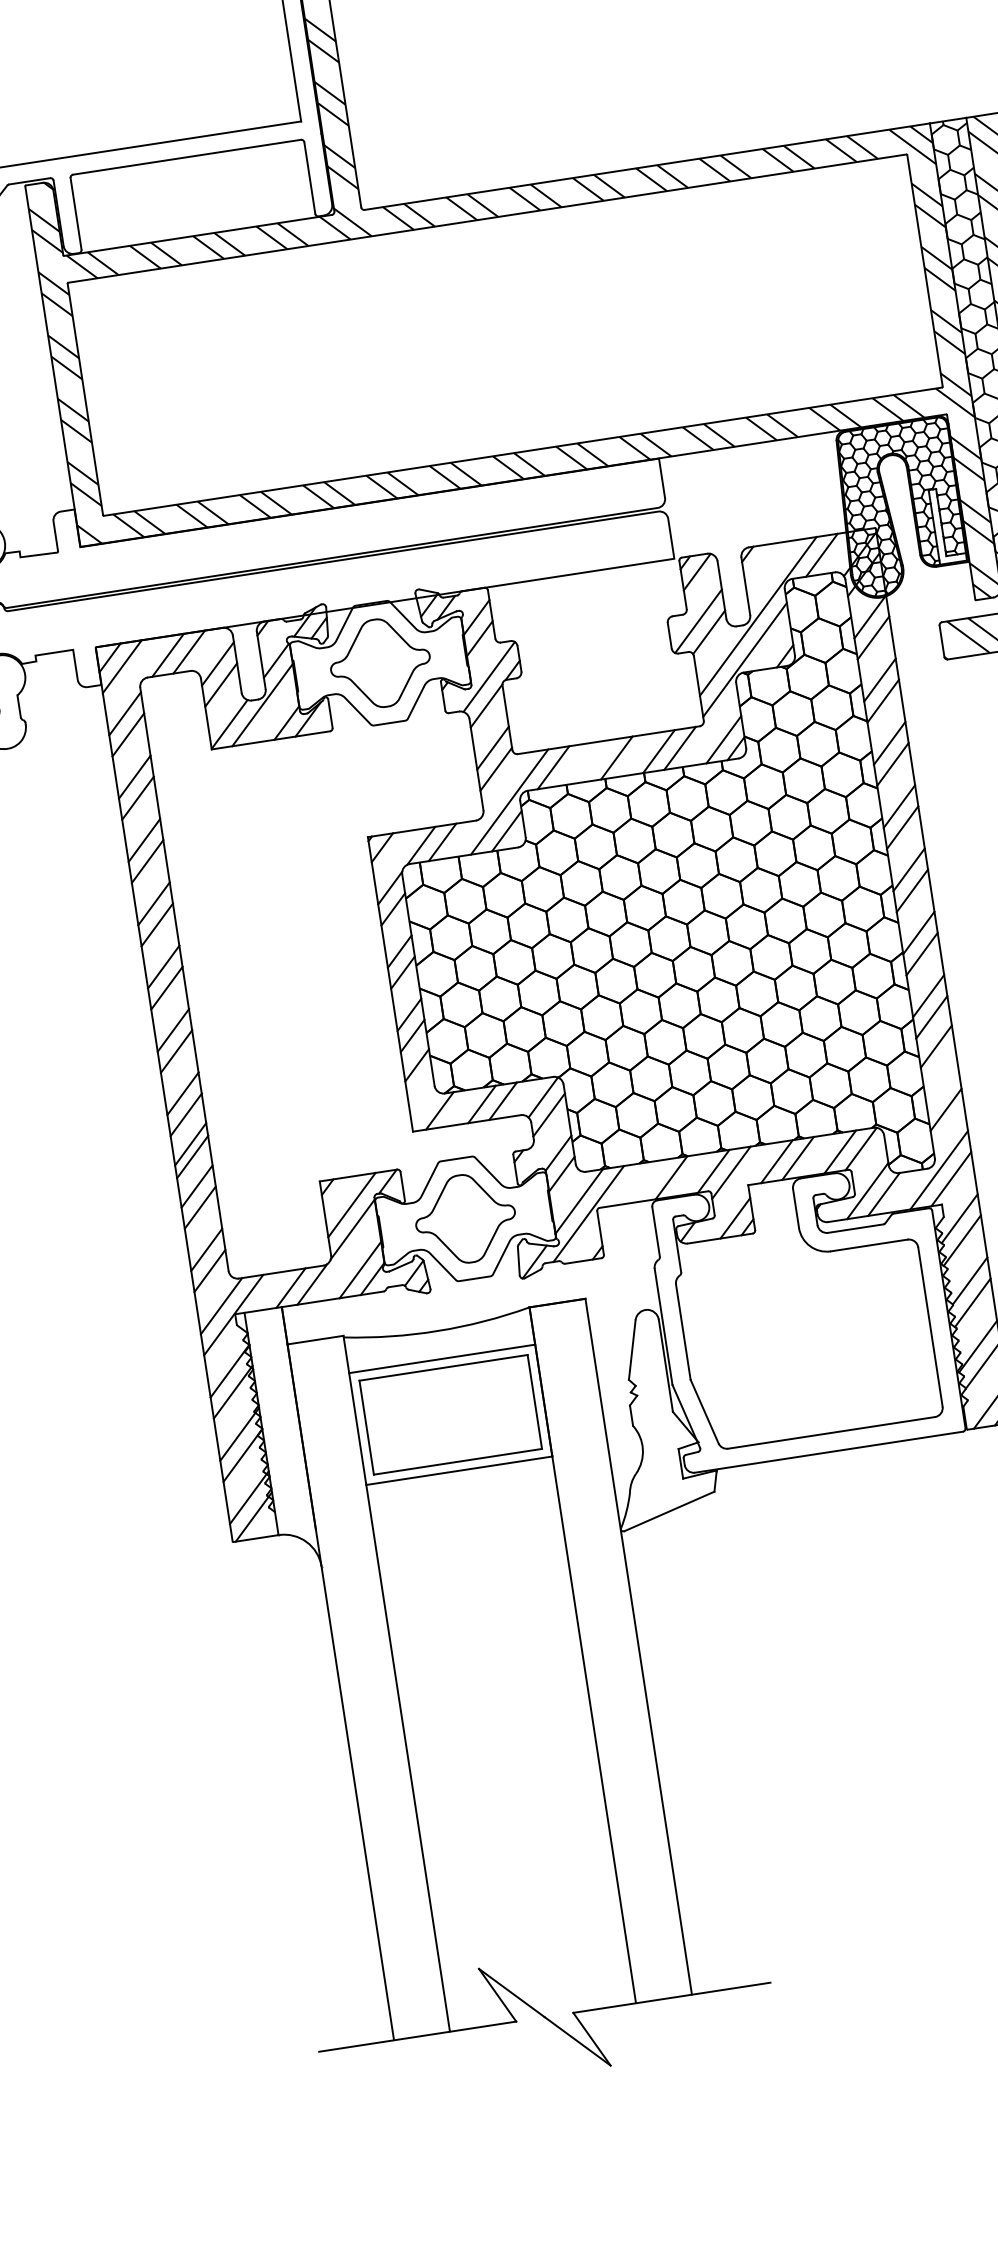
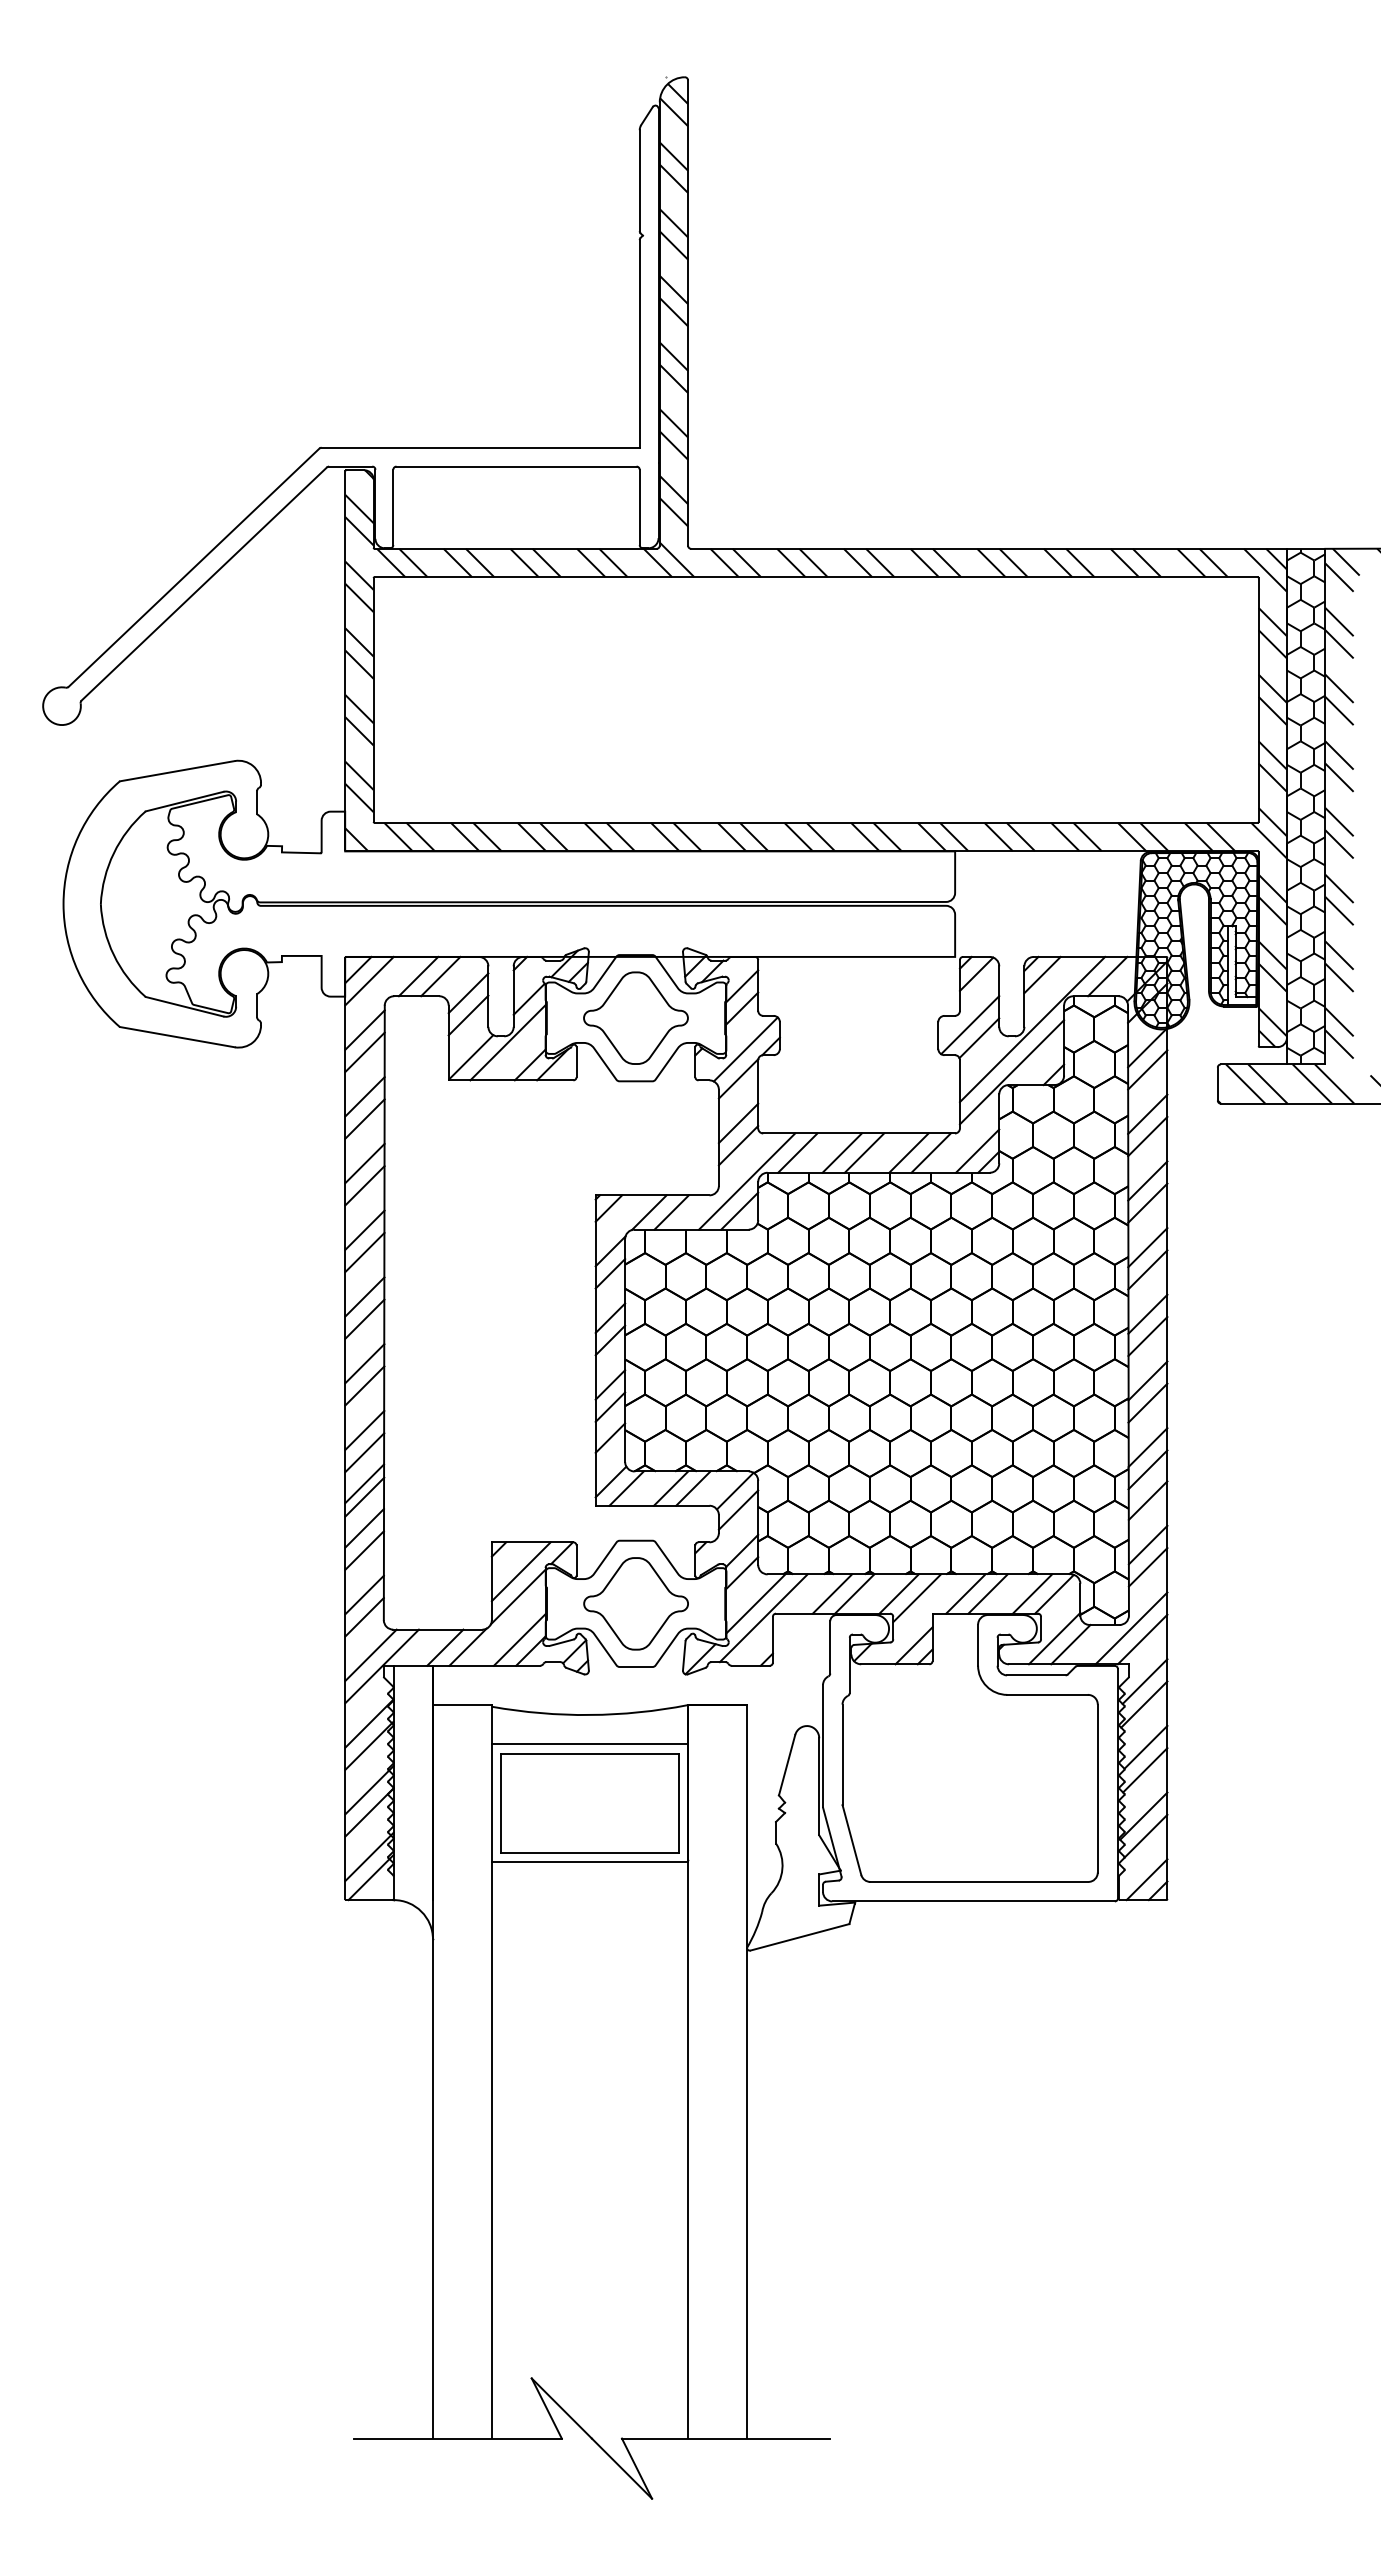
line: (759, 562) -> (1042, 974), added
line: (594, 760) -> (841, 1152), added
line: (942, 1088) -> (1147, 1544), added
line: (423, 1106) -> (610, 1481), added
line: (650, 1180) -> (832, 1593), added

